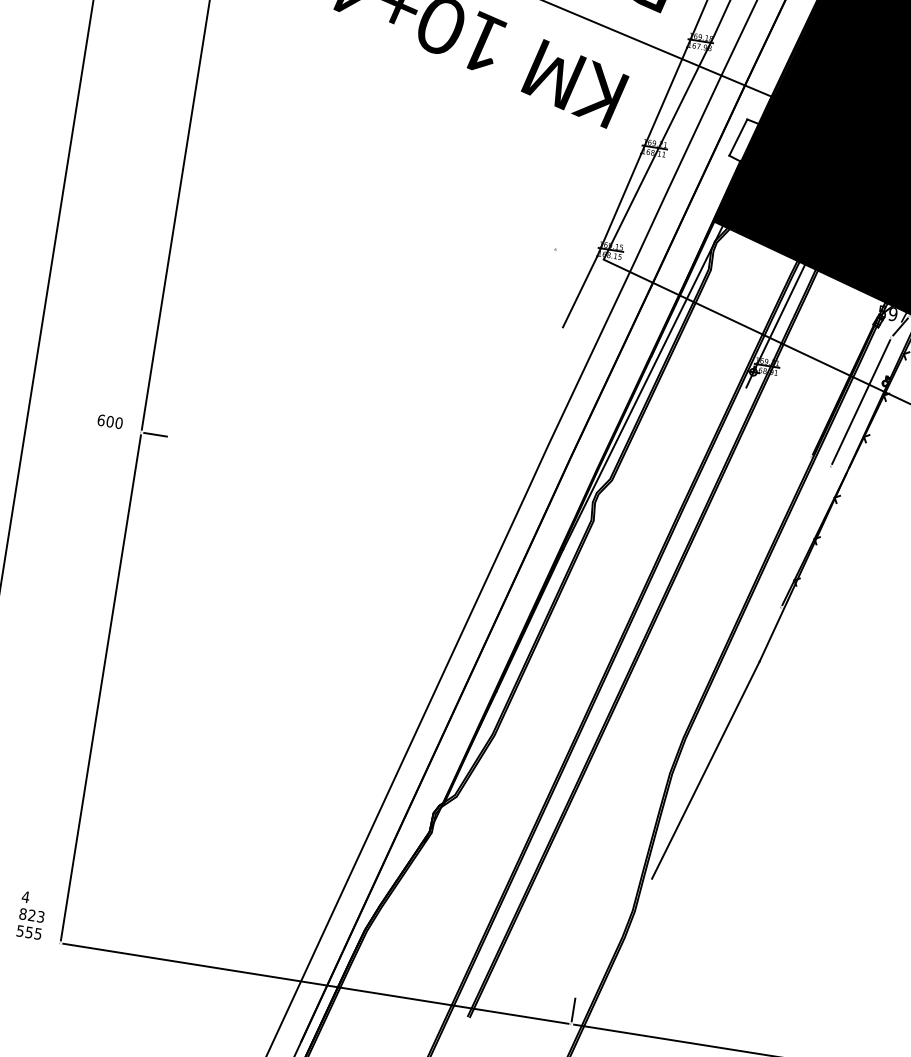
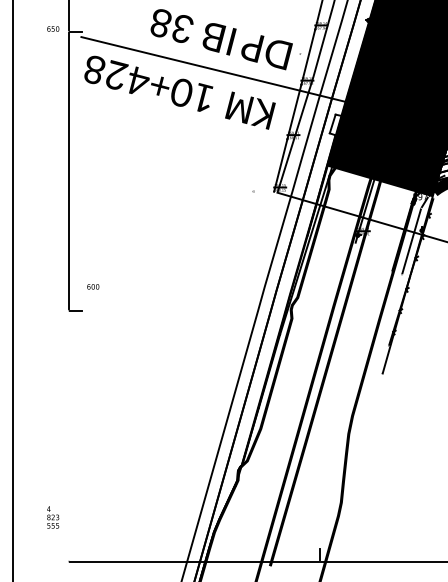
line: (580, 290) -> (268, 209), removed
text: (110, 421) -> (93, 286), moved
line: (101, 688) -> (69, 436), removed
line: (704, 769) -> (364, 429), removed
text: (32, 915) -> (53, 517), moved

